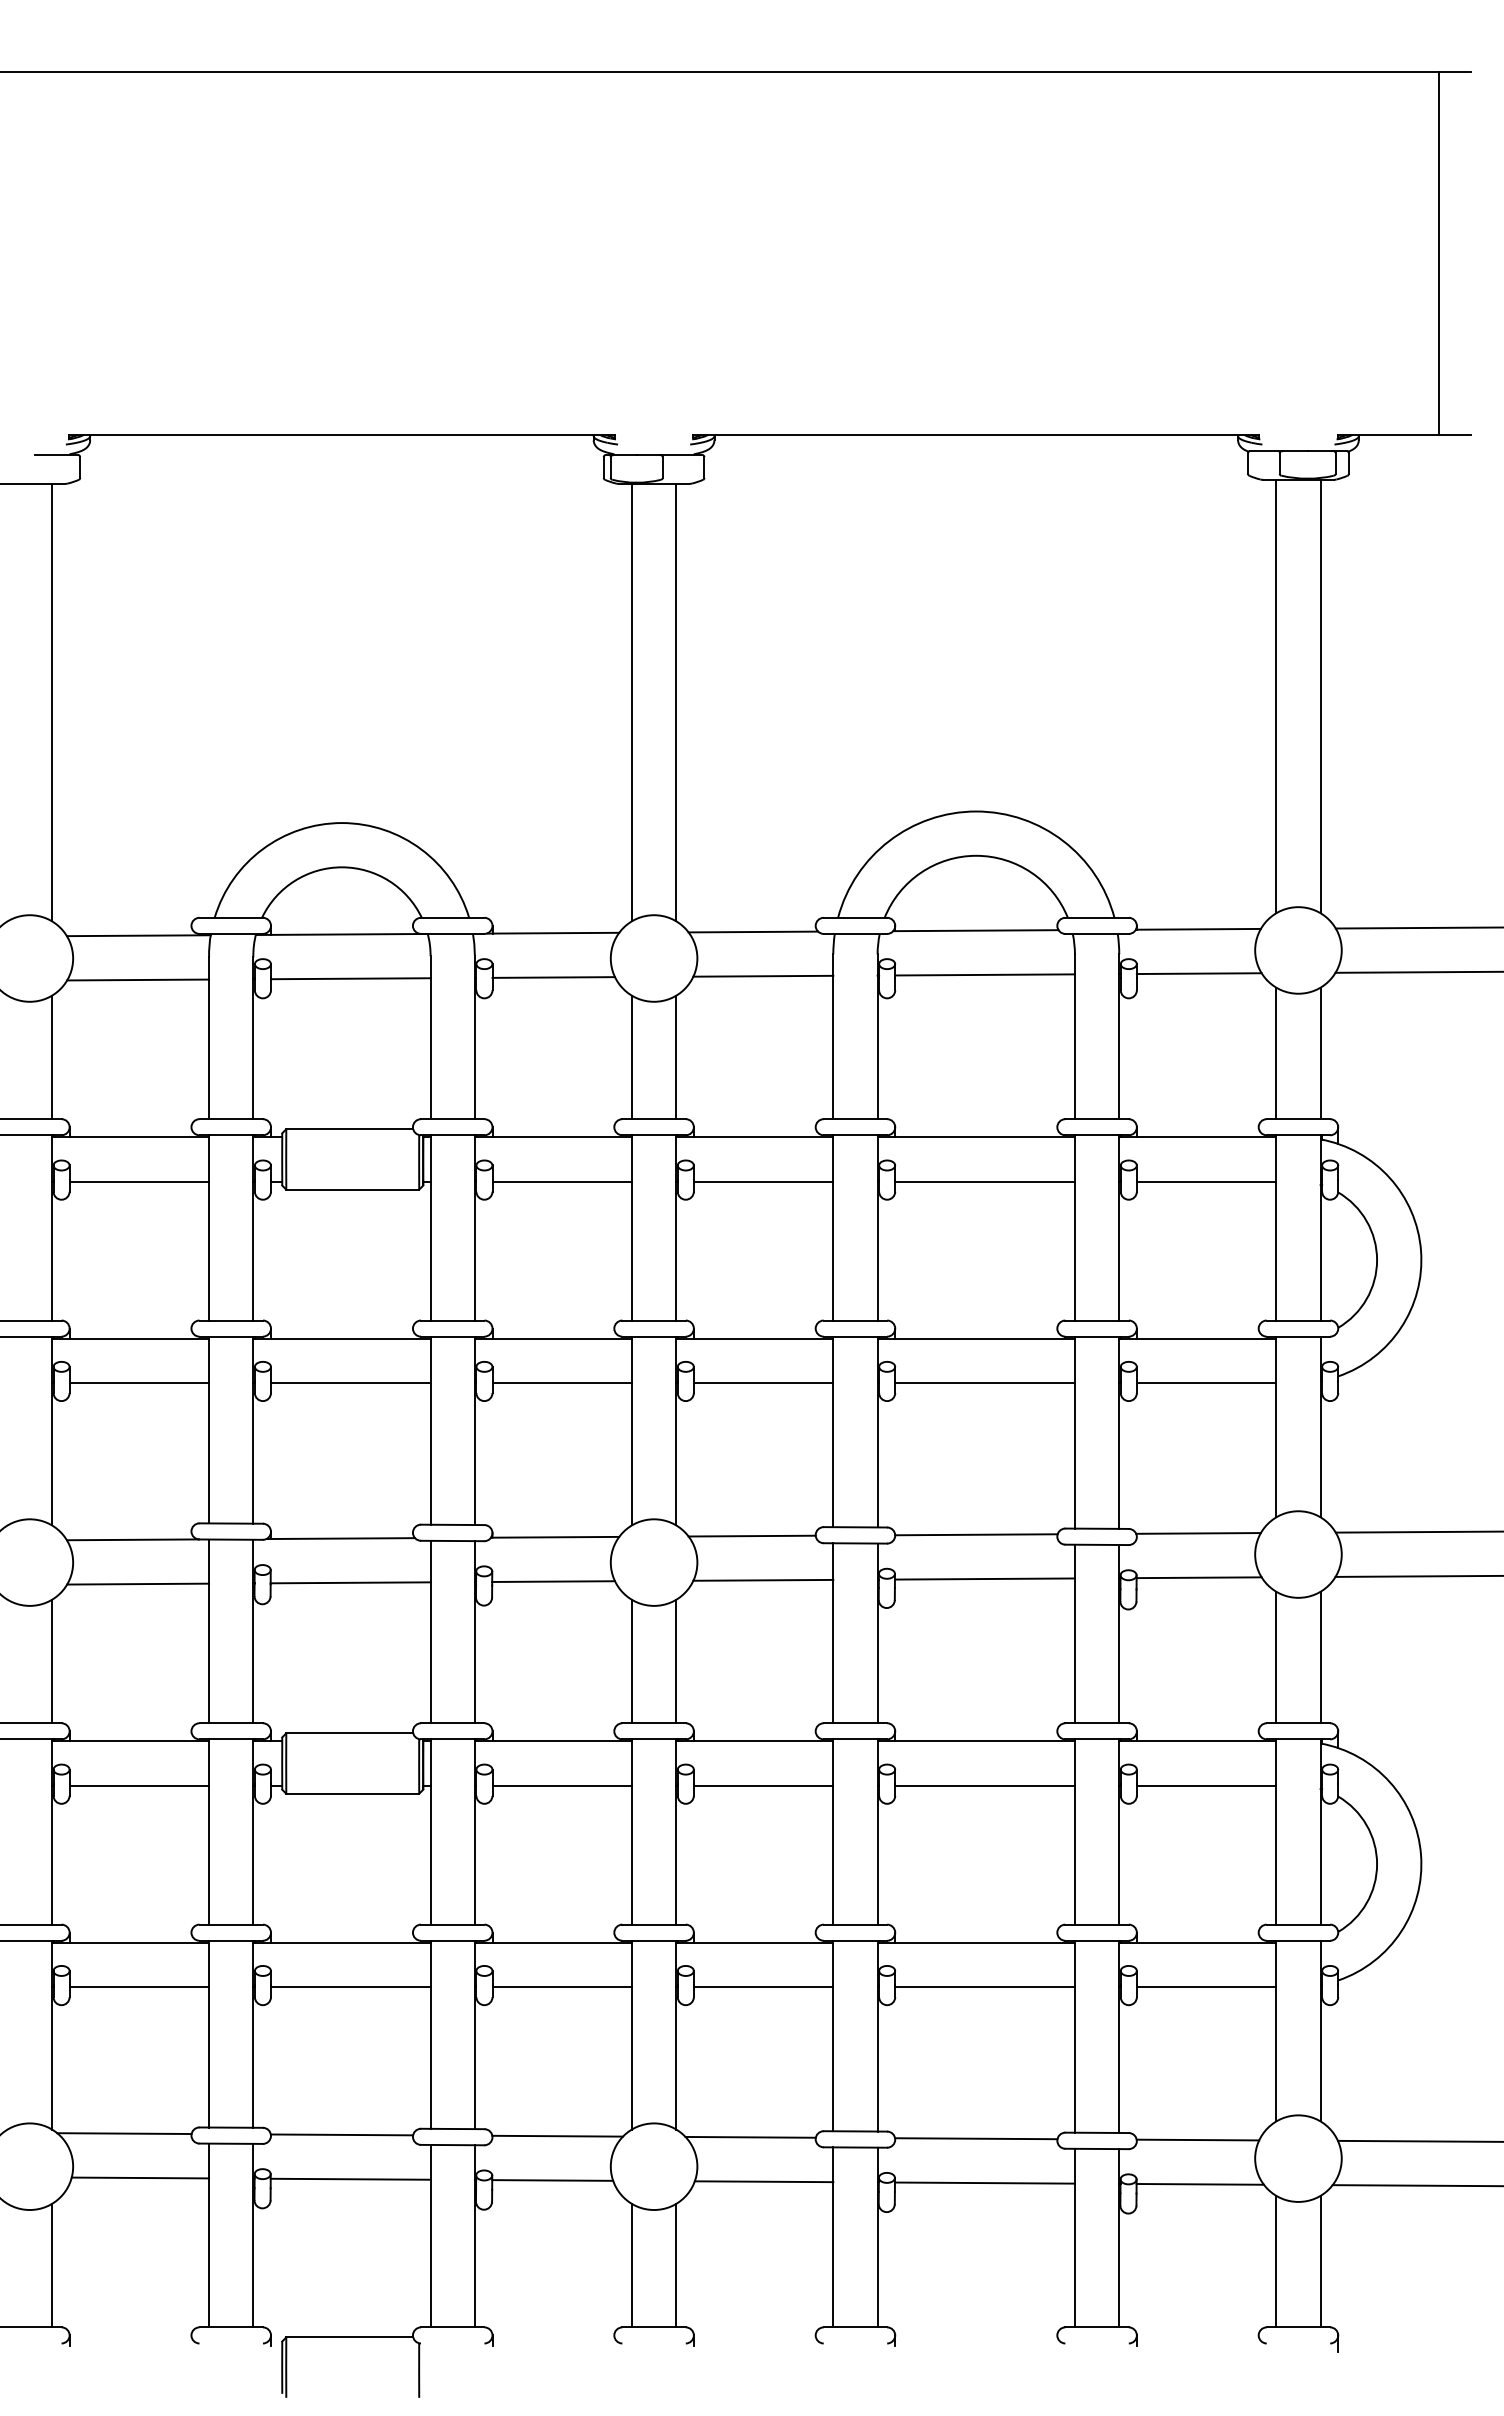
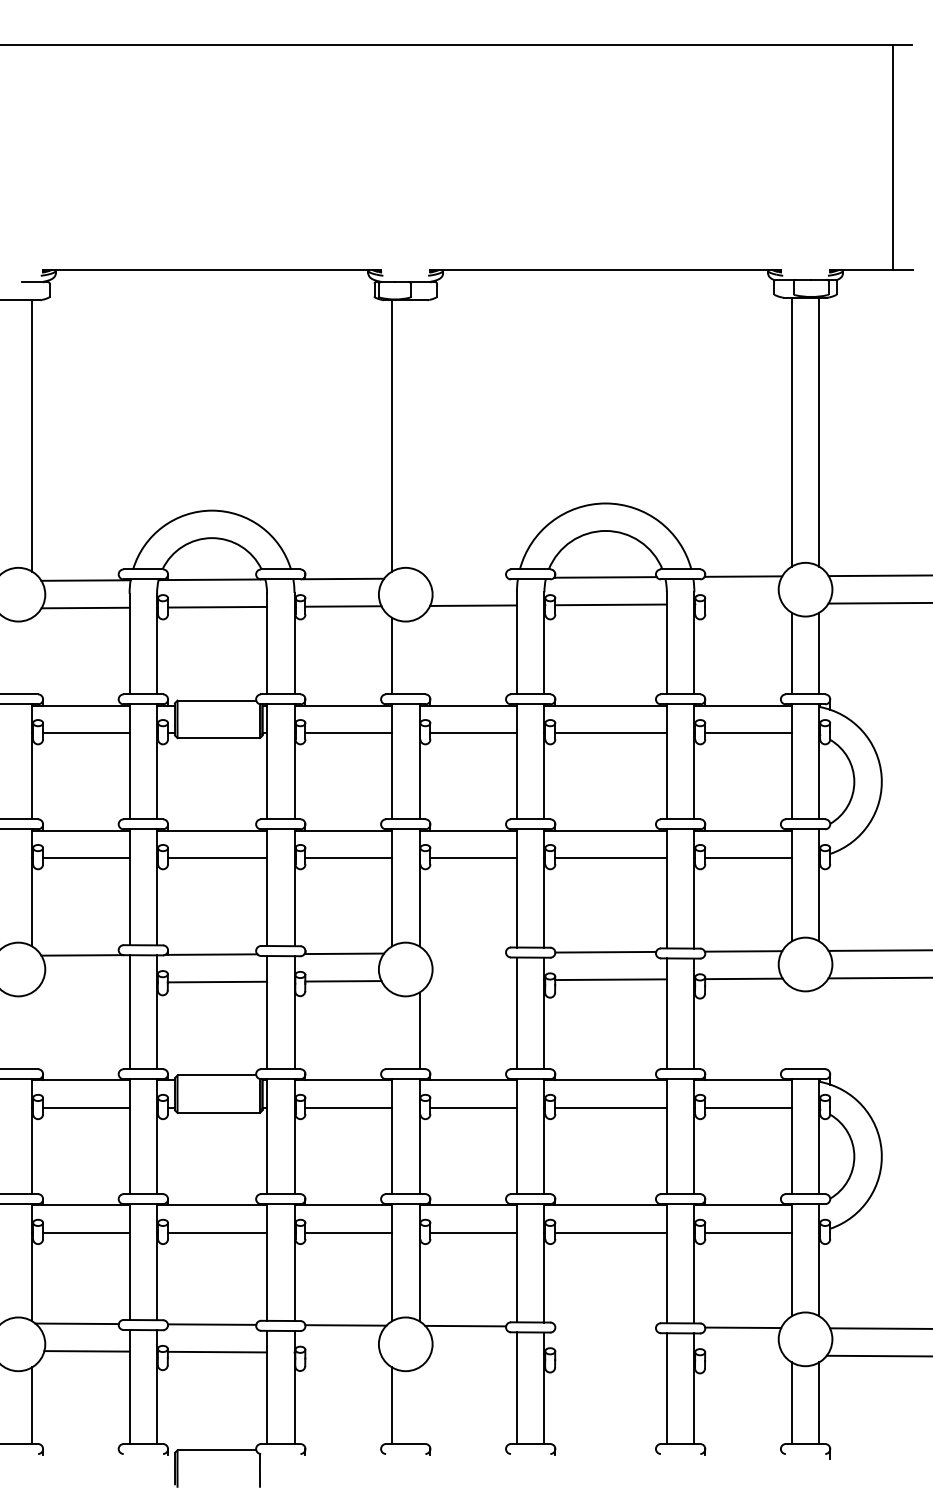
line: (676, 701) -> (419, 435), removed
line: (753, 932) -> (467, 578), removed
line: (1198, 972) -> (743, 603), removed
line: (52, 1056) -> (32, 655), removed
line: (676, 1056) -> (419, 655), removed
line: (752, 1535) -> (466, 952), removed
line: (763, 1580) -> (473, 980), removed
line: (137, 1583) -> (85, 982), removed
line: (1275, 1657) -> (791, 1028), removed
line: (1320, 1657) -> (819, 1028), removed
line: (52, 1660) -> (32, 1030), removed
line: (632, 1660) -> (392, 1030), removed
line: (976, 2137) -> (605, 1326), removed
line: (552, 2179) -> (342, 1352), removed
line: (763, 2181) -> (473, 1353), removed
line: (984, 2183) -> (610, 1354), removed
line: (1200, 2184) -> (744, 1355), removed
line: (676, 2265) -> (419, 1405), removed

